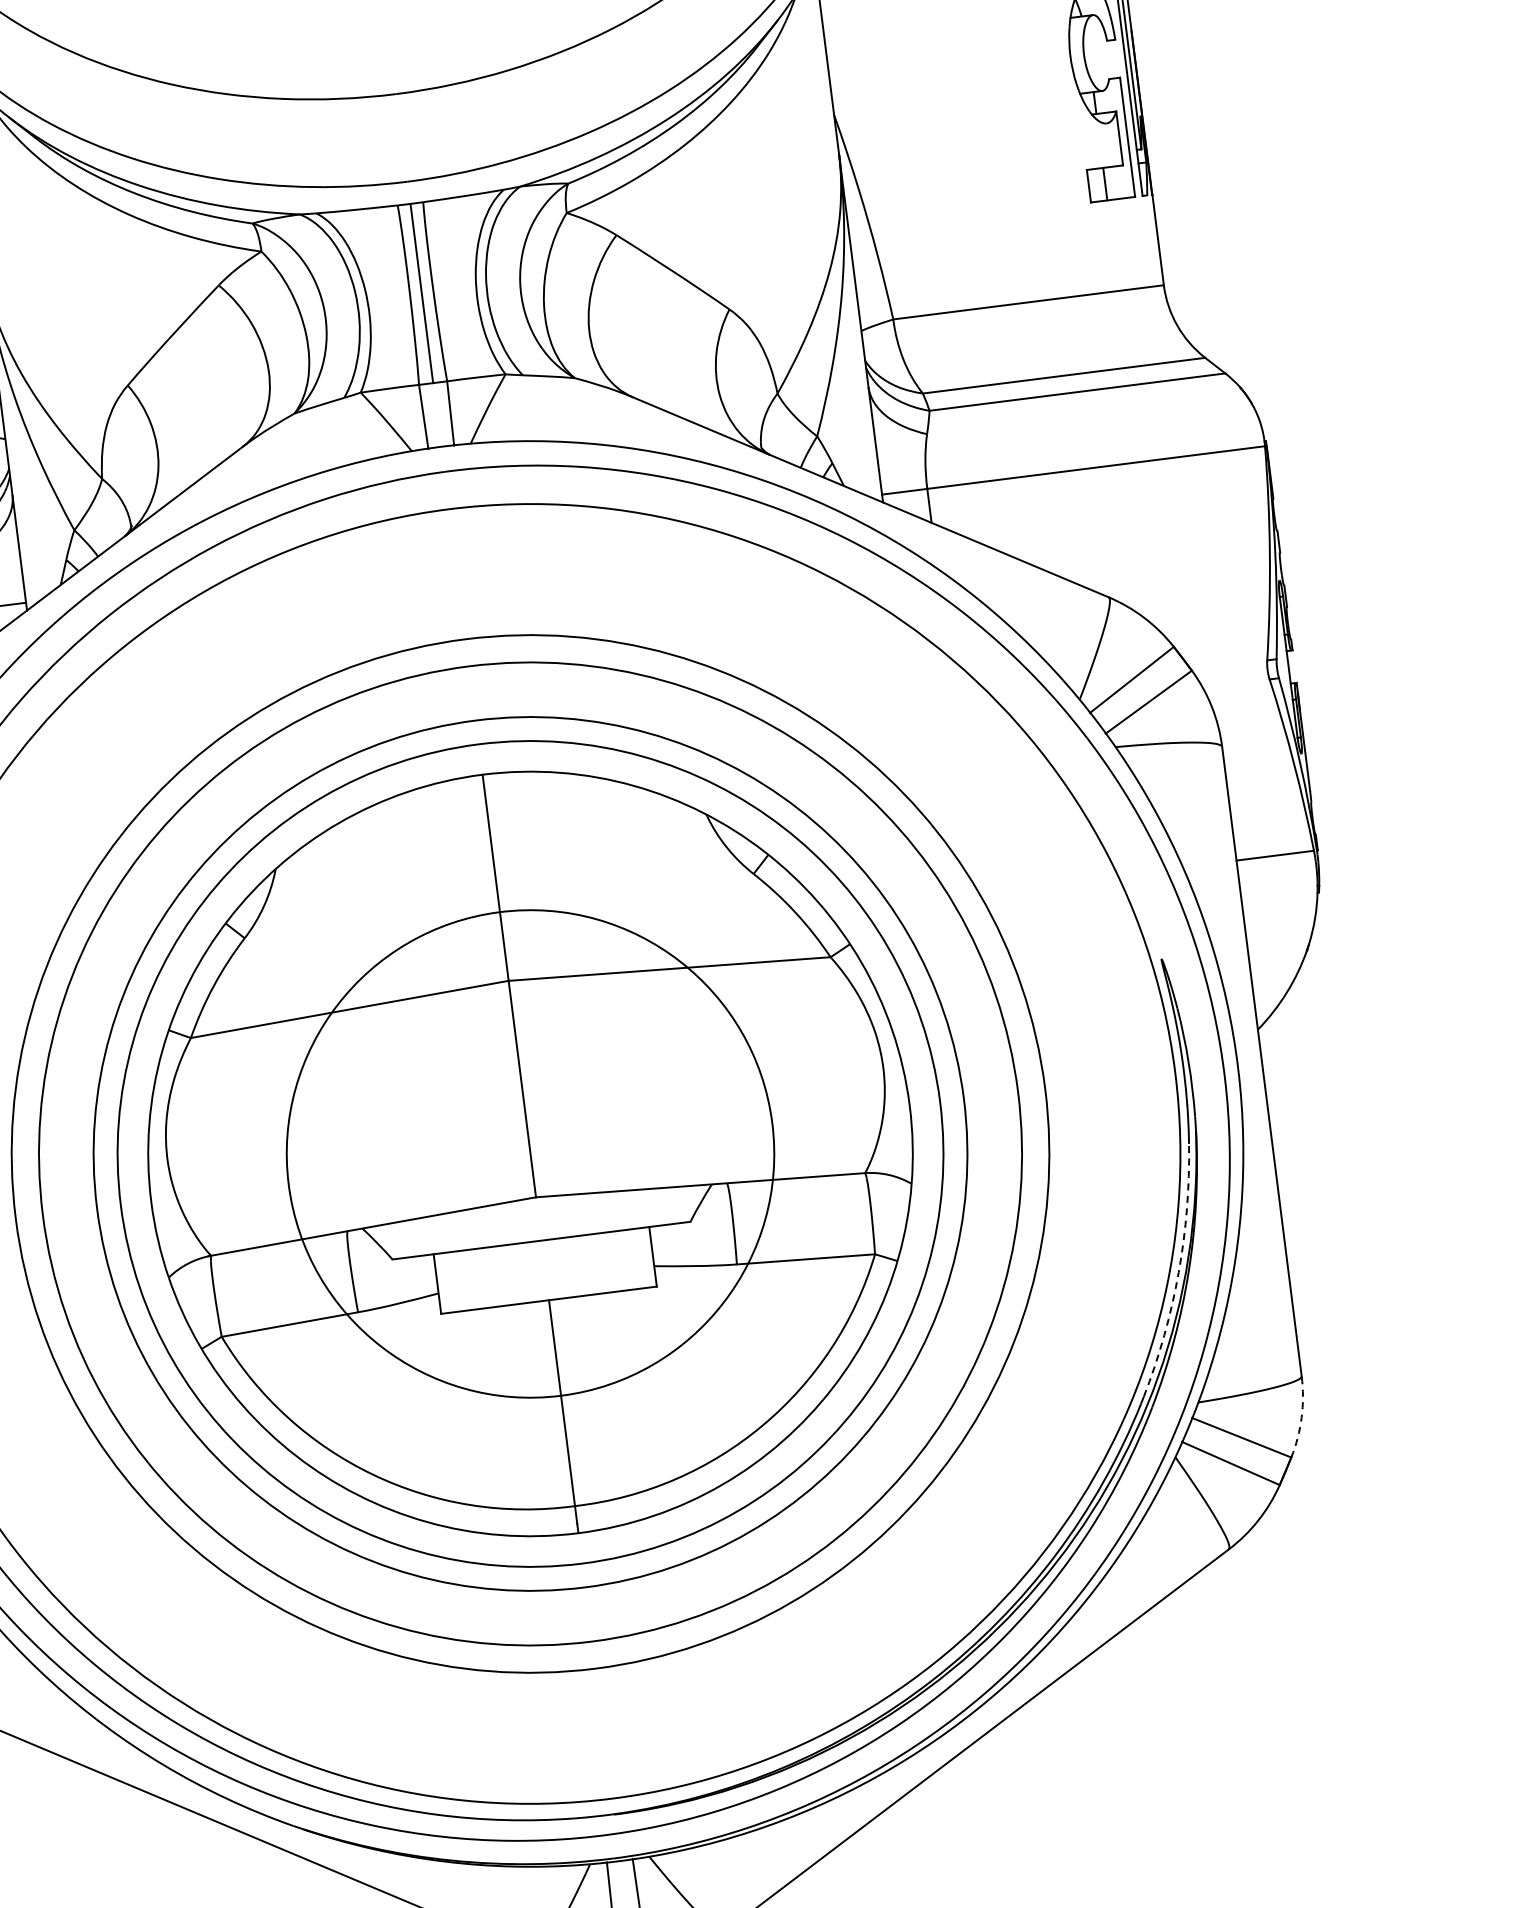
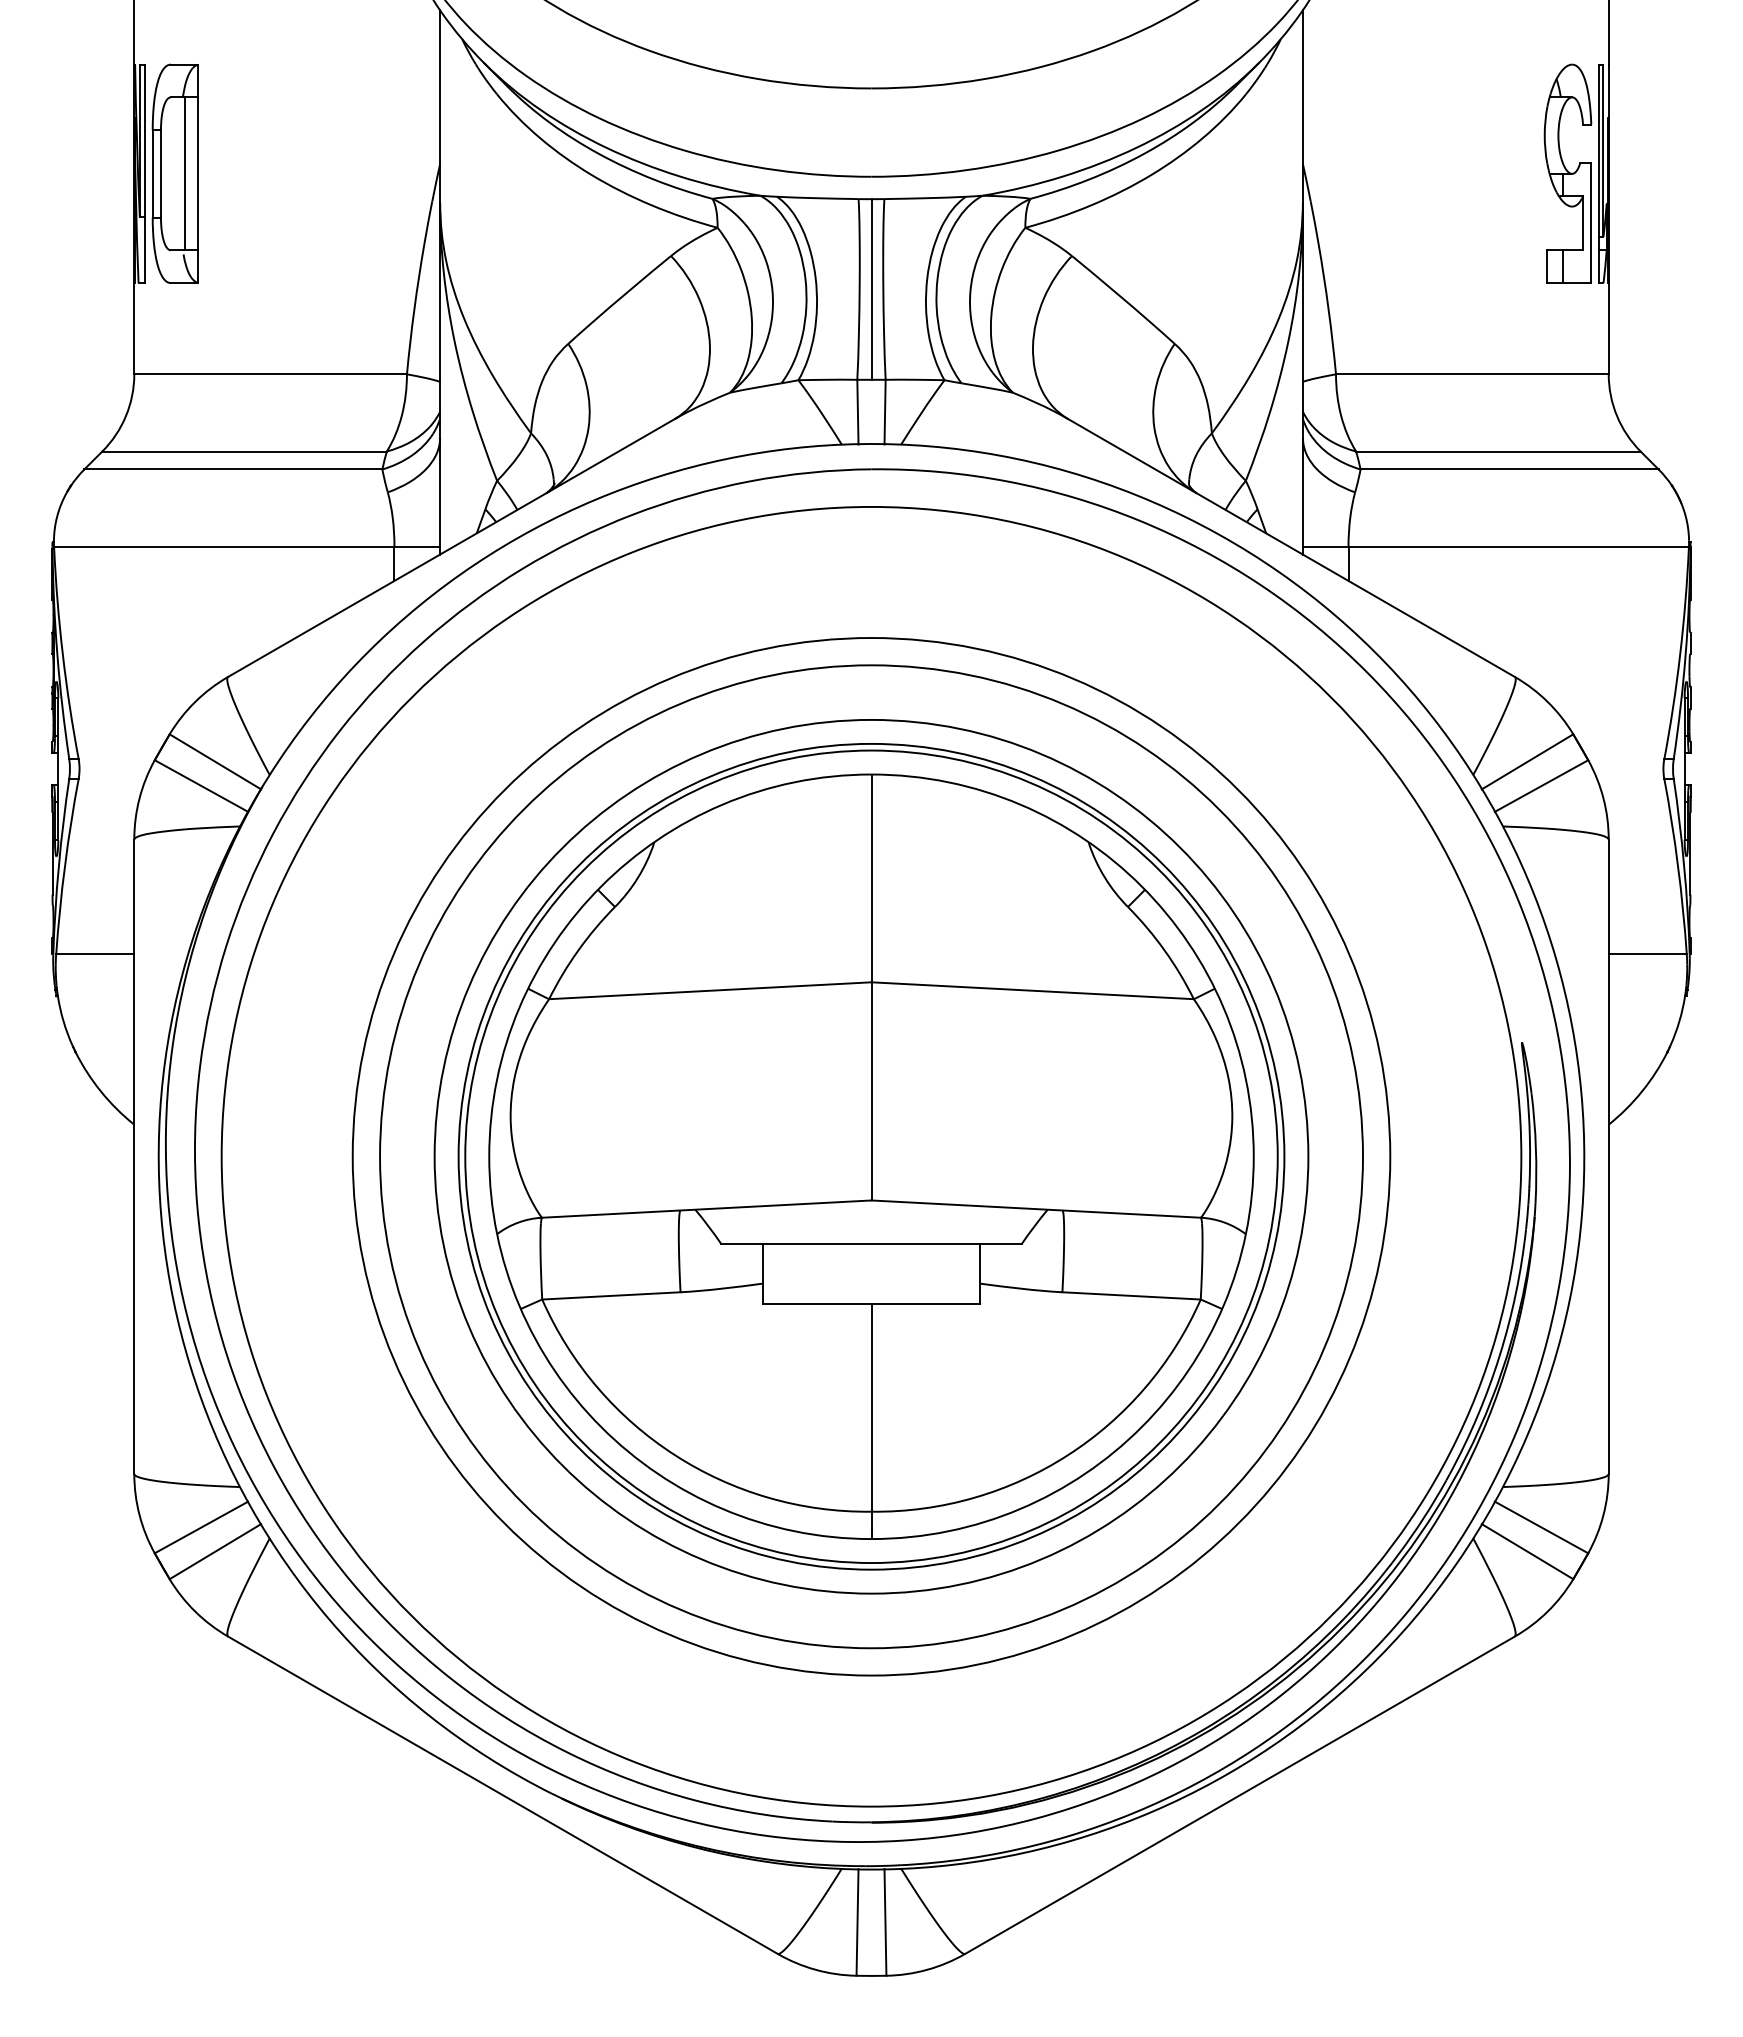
circle: (530, 1153) -> (871, 1156), size x1.67
arc: (1178, 1272) -> (1499, 1355), dashed -> solid
arc: (1301, 1417) -> (1603, 1514), dashed -> solid

